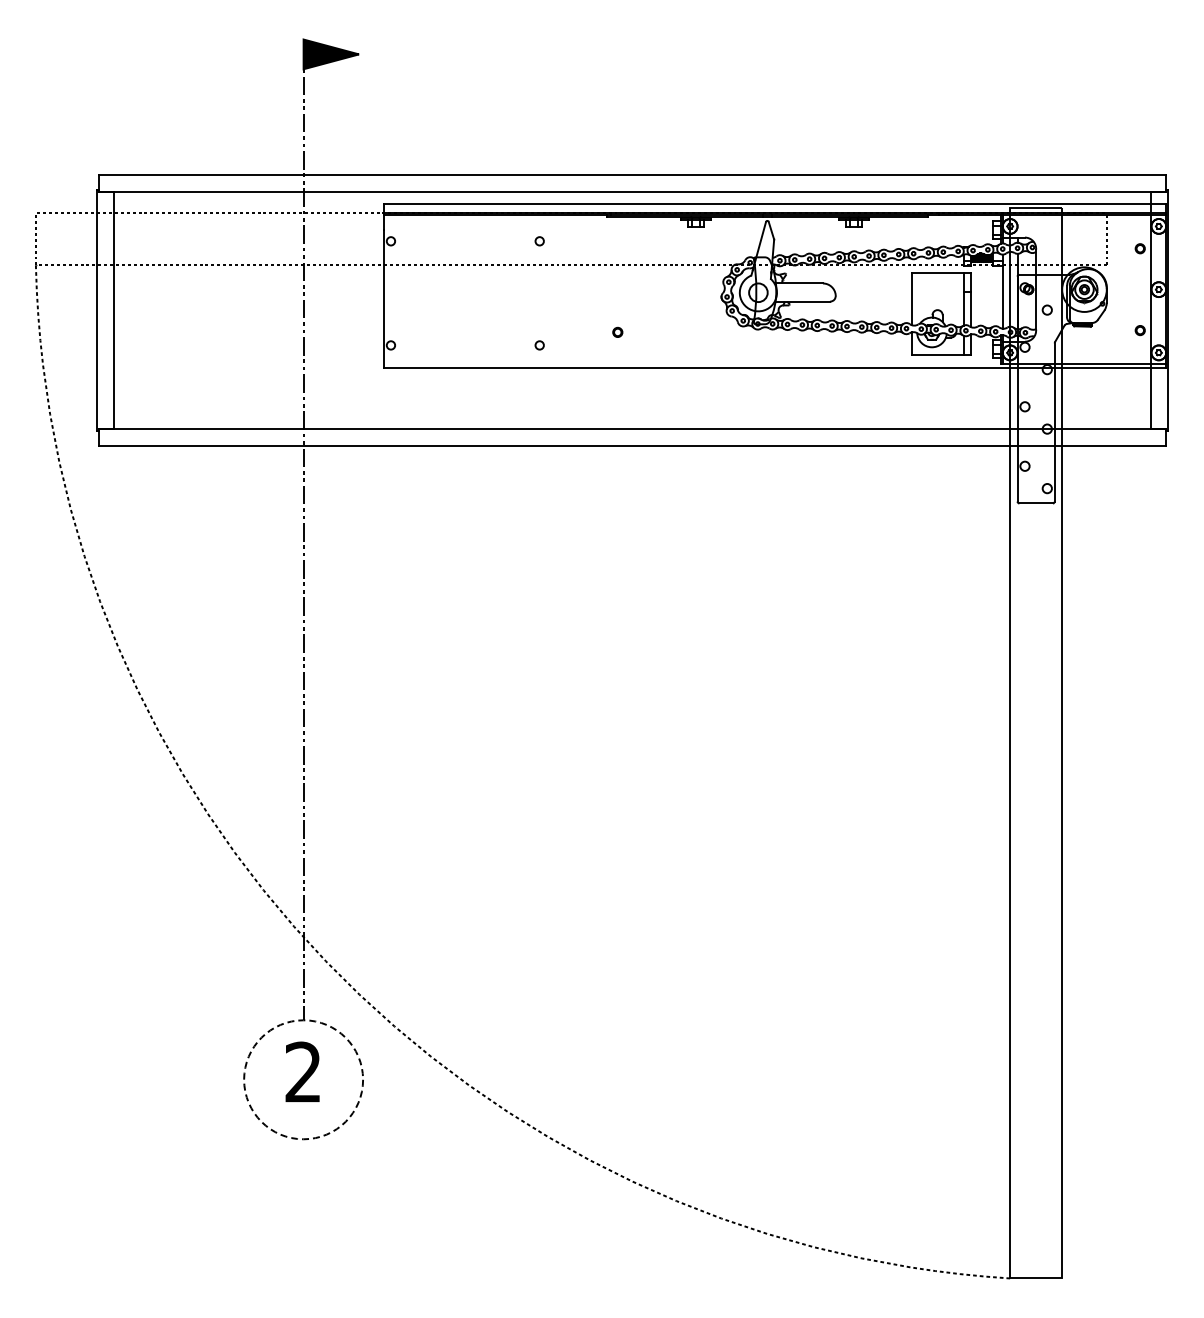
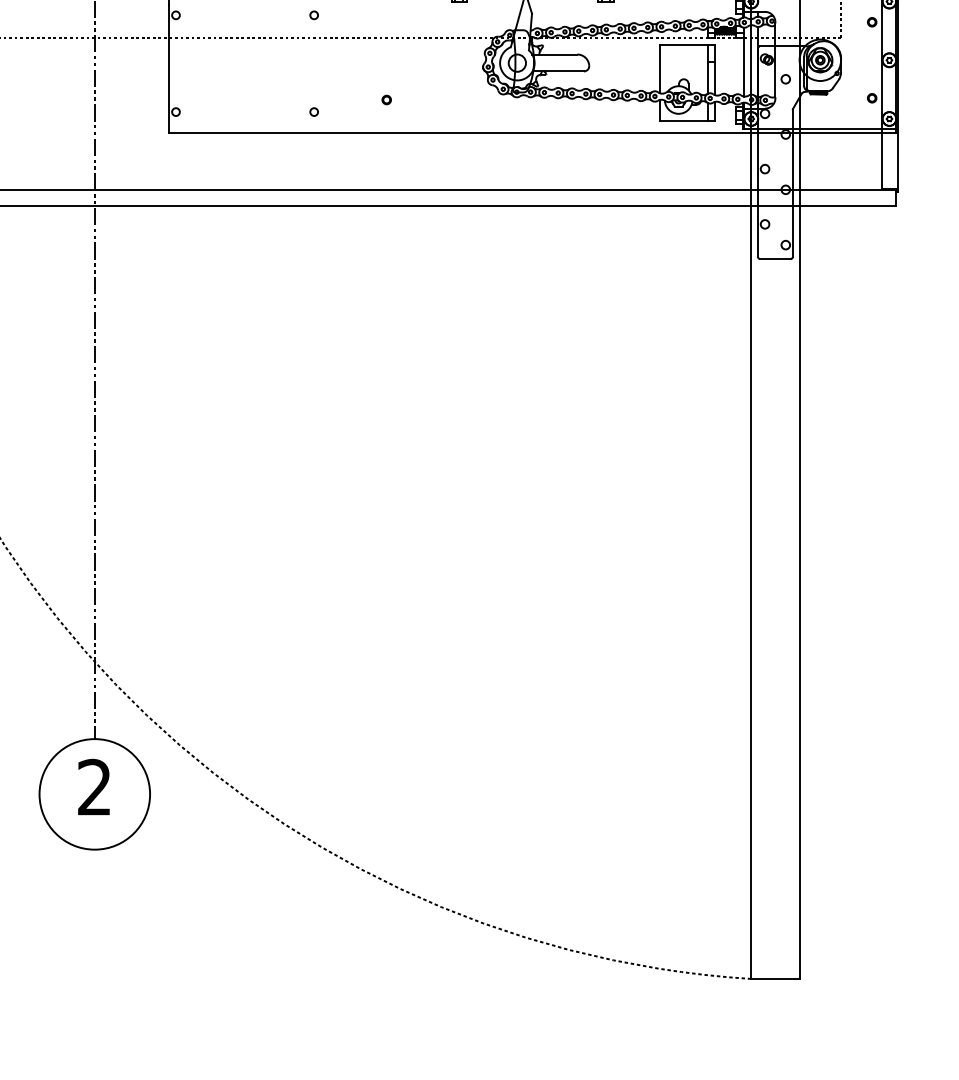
circle: (303, 1079) -> (94, 794), dashed -> solid

